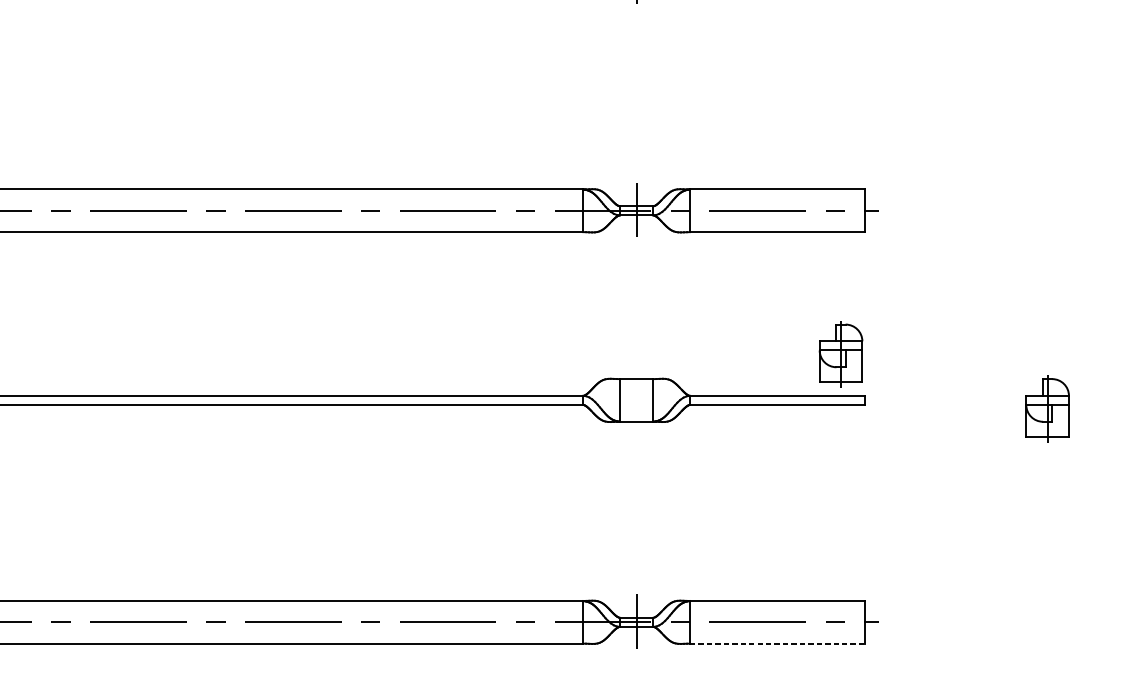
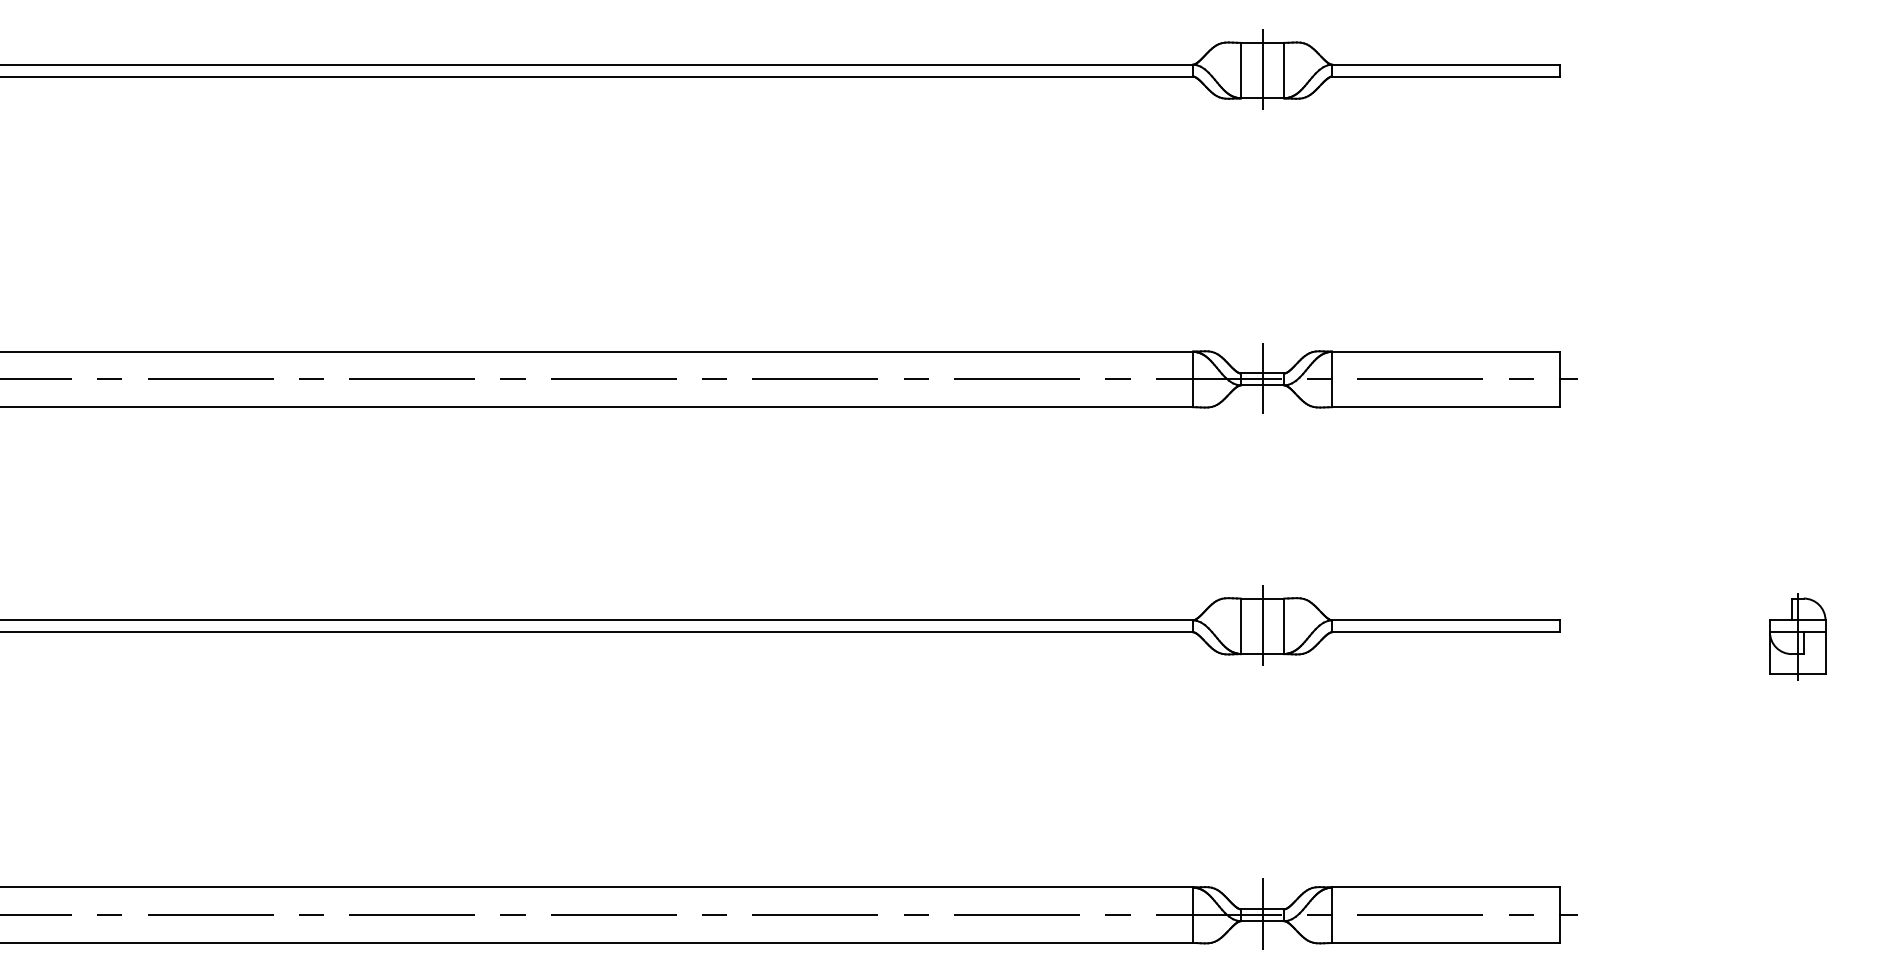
part: (840, 353) -> (1528, 565), removed
line: (636, 399) -> (1262, 624), added
line: (777, 644) -> (1446, 943), dashed -> solid

